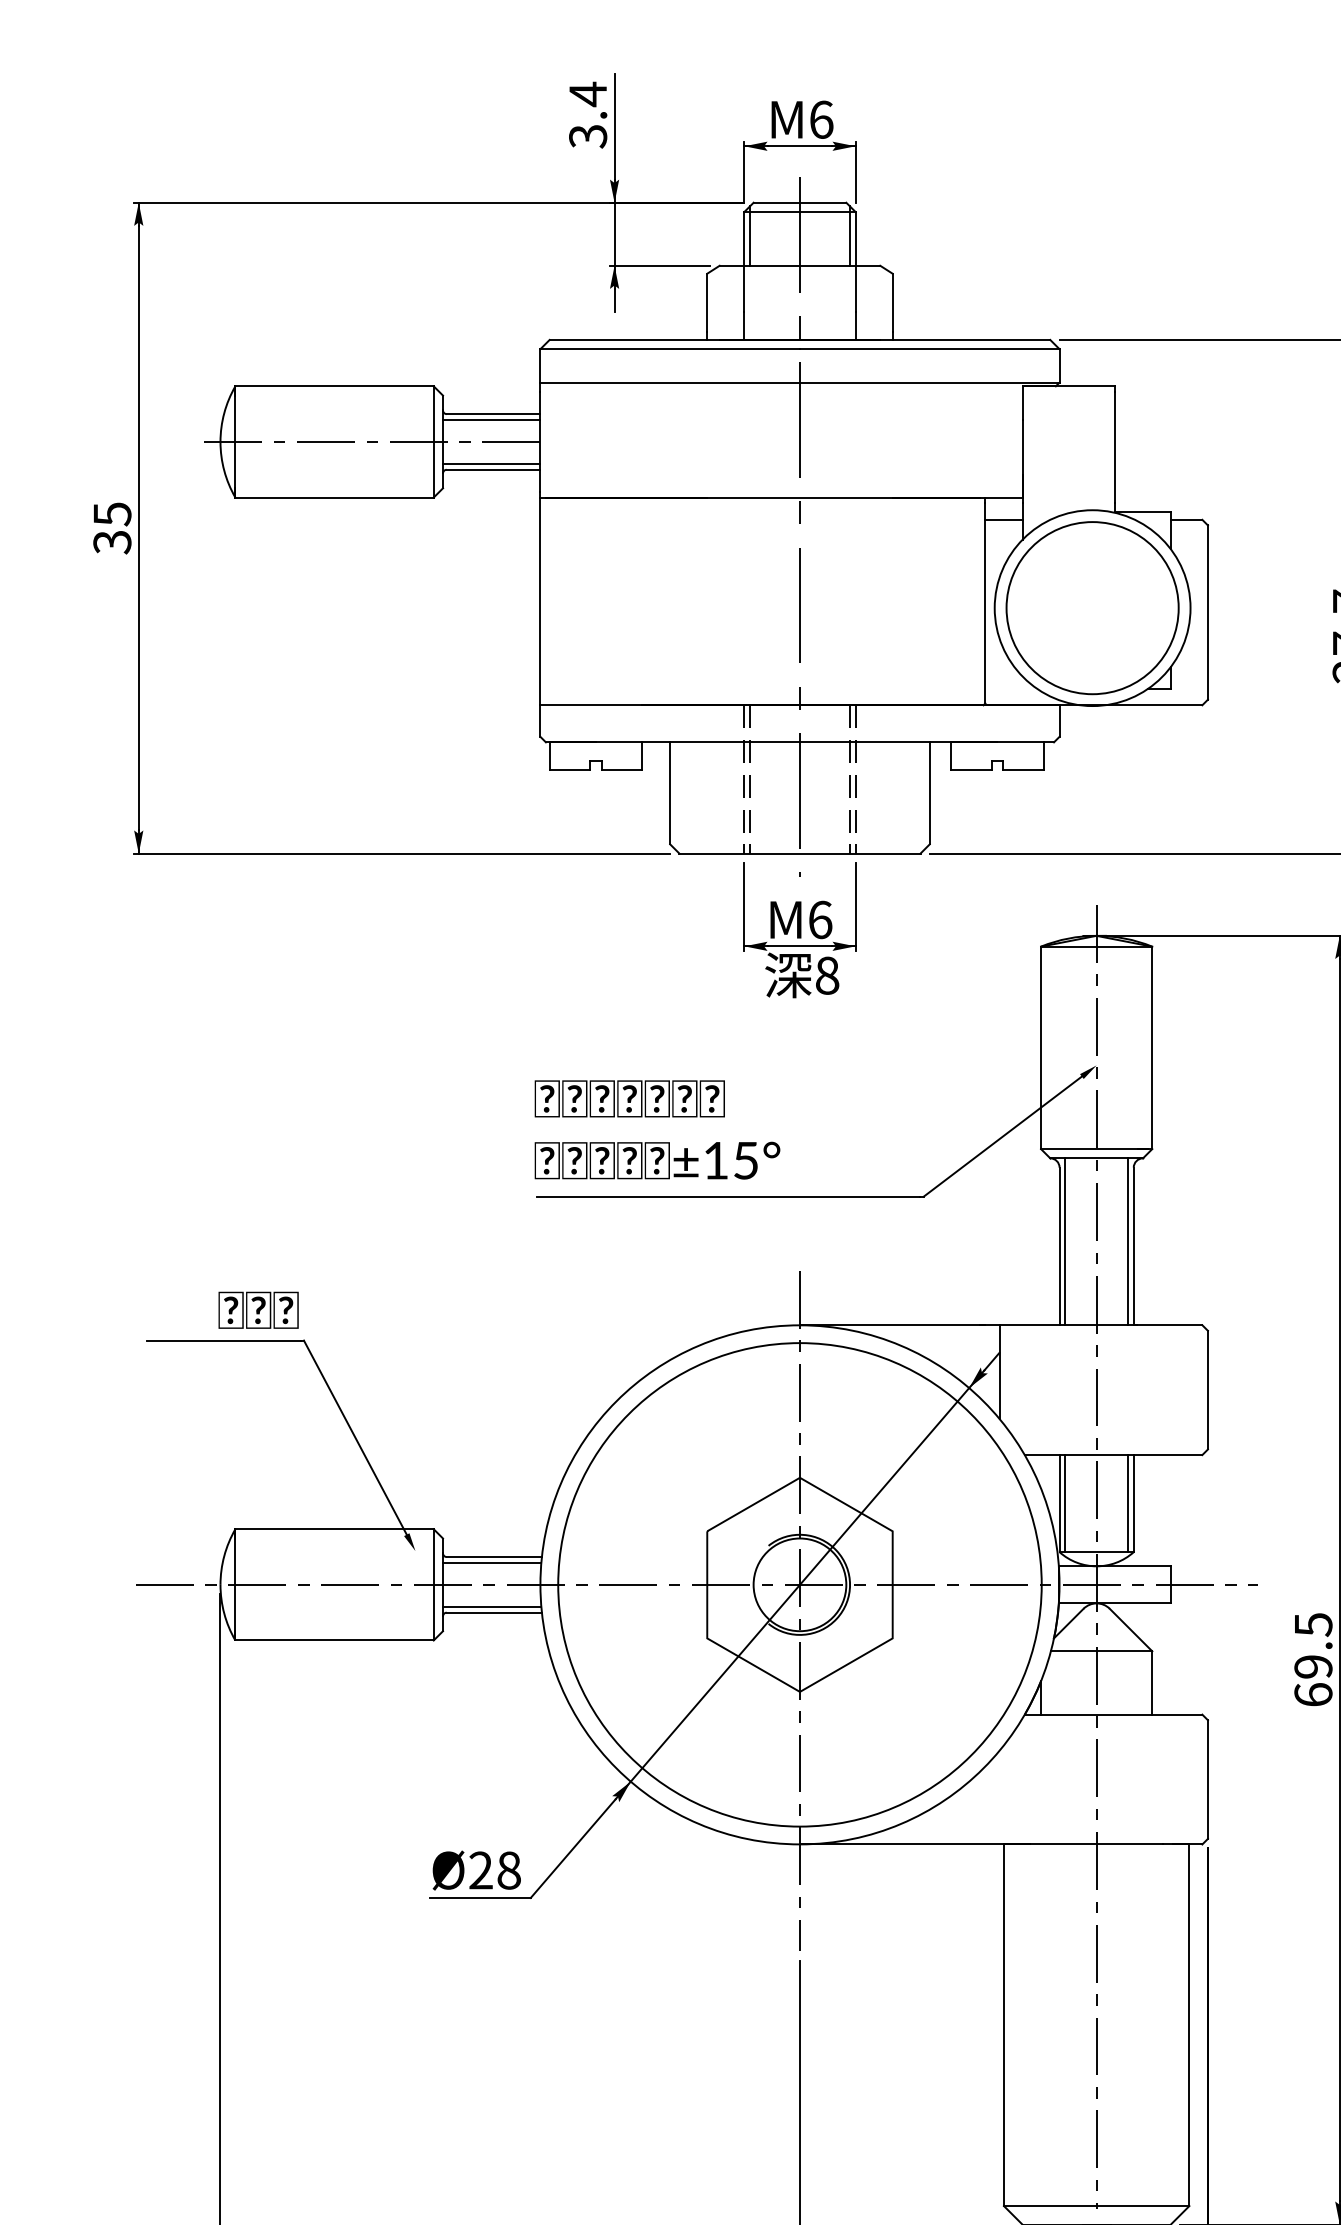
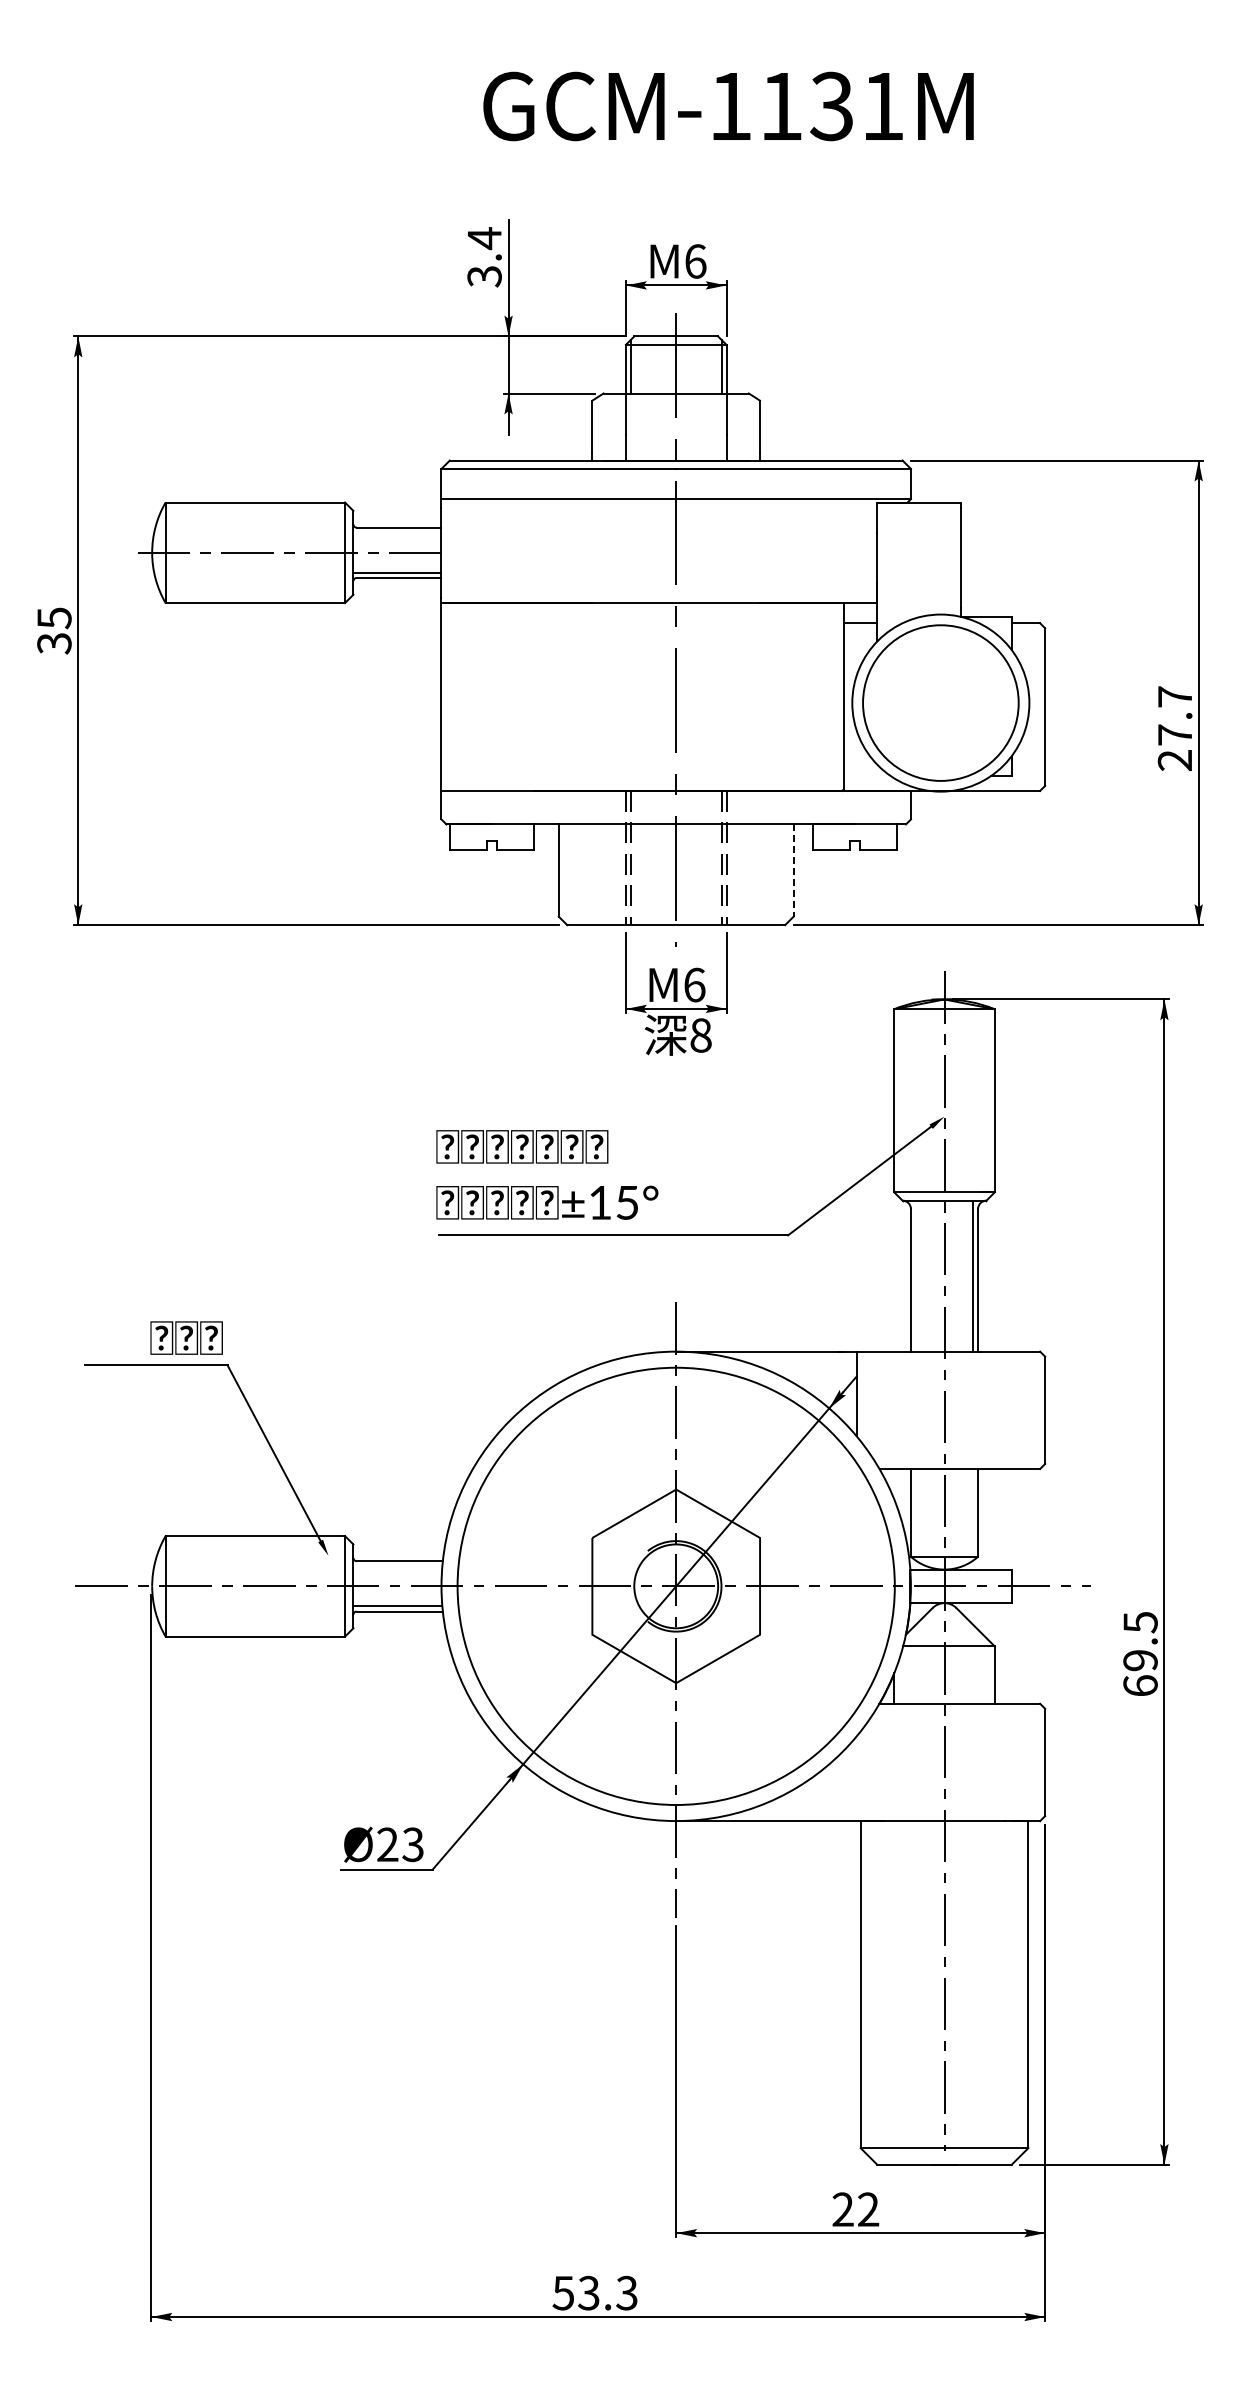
line: (491, 419) -> (397, 532), removed
line: (929, 794) -> (793, 871), solid -> dashed
line: (1065, 1241) -> (916, 1275), removed
line: (1065, 1503) -> (916, 1512), removed
line: (1128, 1503) -> (973, 1512), removed
line: (491, 1562) -> (397, 1566), removed
text: (508, 1870) -> (412, 1844), Ø28 -> Ø23

